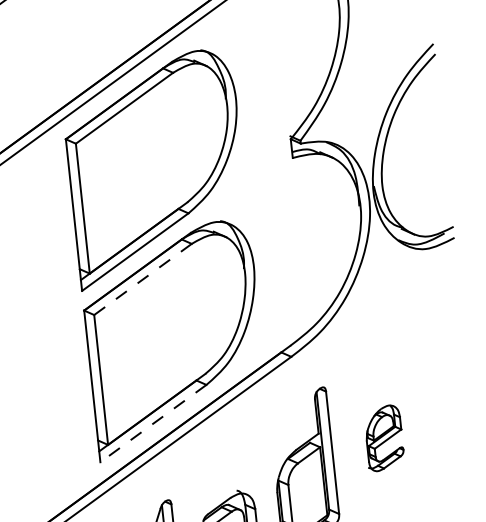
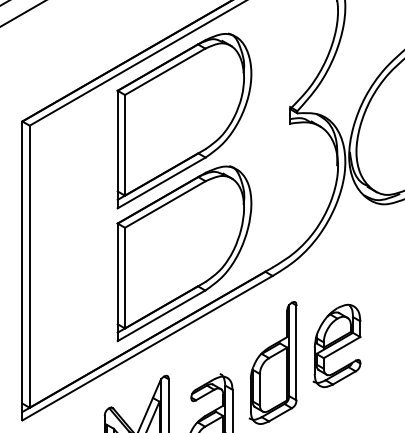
line: (143, 279) -> (165, 204), dashed -> solid
line: (153, 423) -> (161, 315), dashed -> solid
part: (383, 437) -> (336, 345), size x1.67

